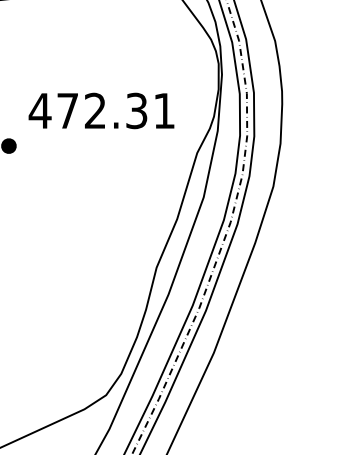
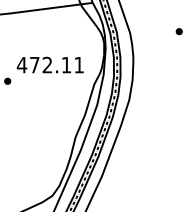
text: (136, 109) -> (66, 64), 472.31 -> 472.11

